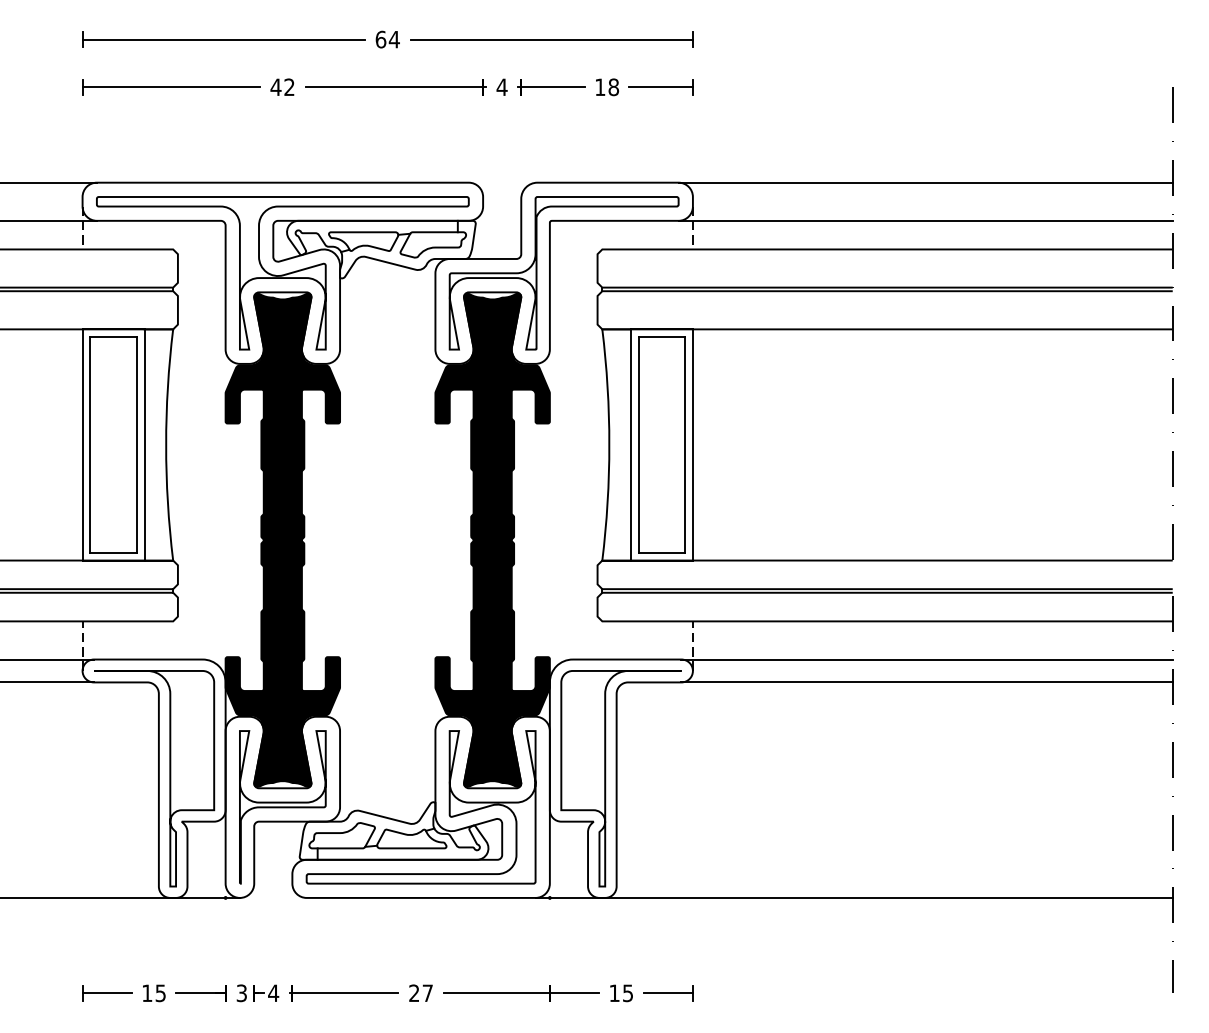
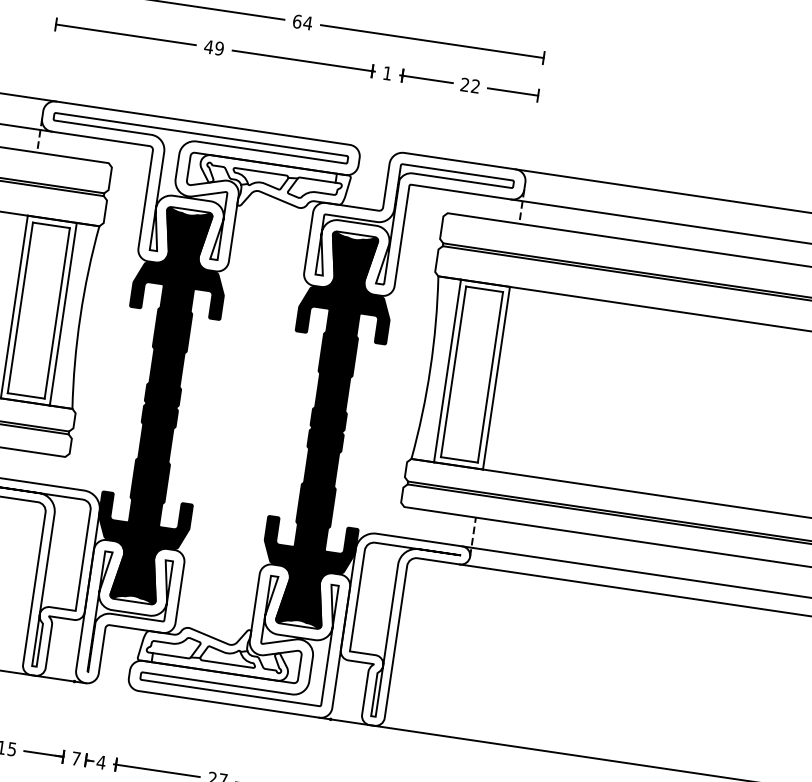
text: (501, 86) -> (387, 72), 4 -> 1
text: (289, 87) -> (219, 48), 42 -> 49
text: (607, 87) -> (470, 85), 18 -> 22
text: (241, 993) -> (75, 758), 3 -> 7

